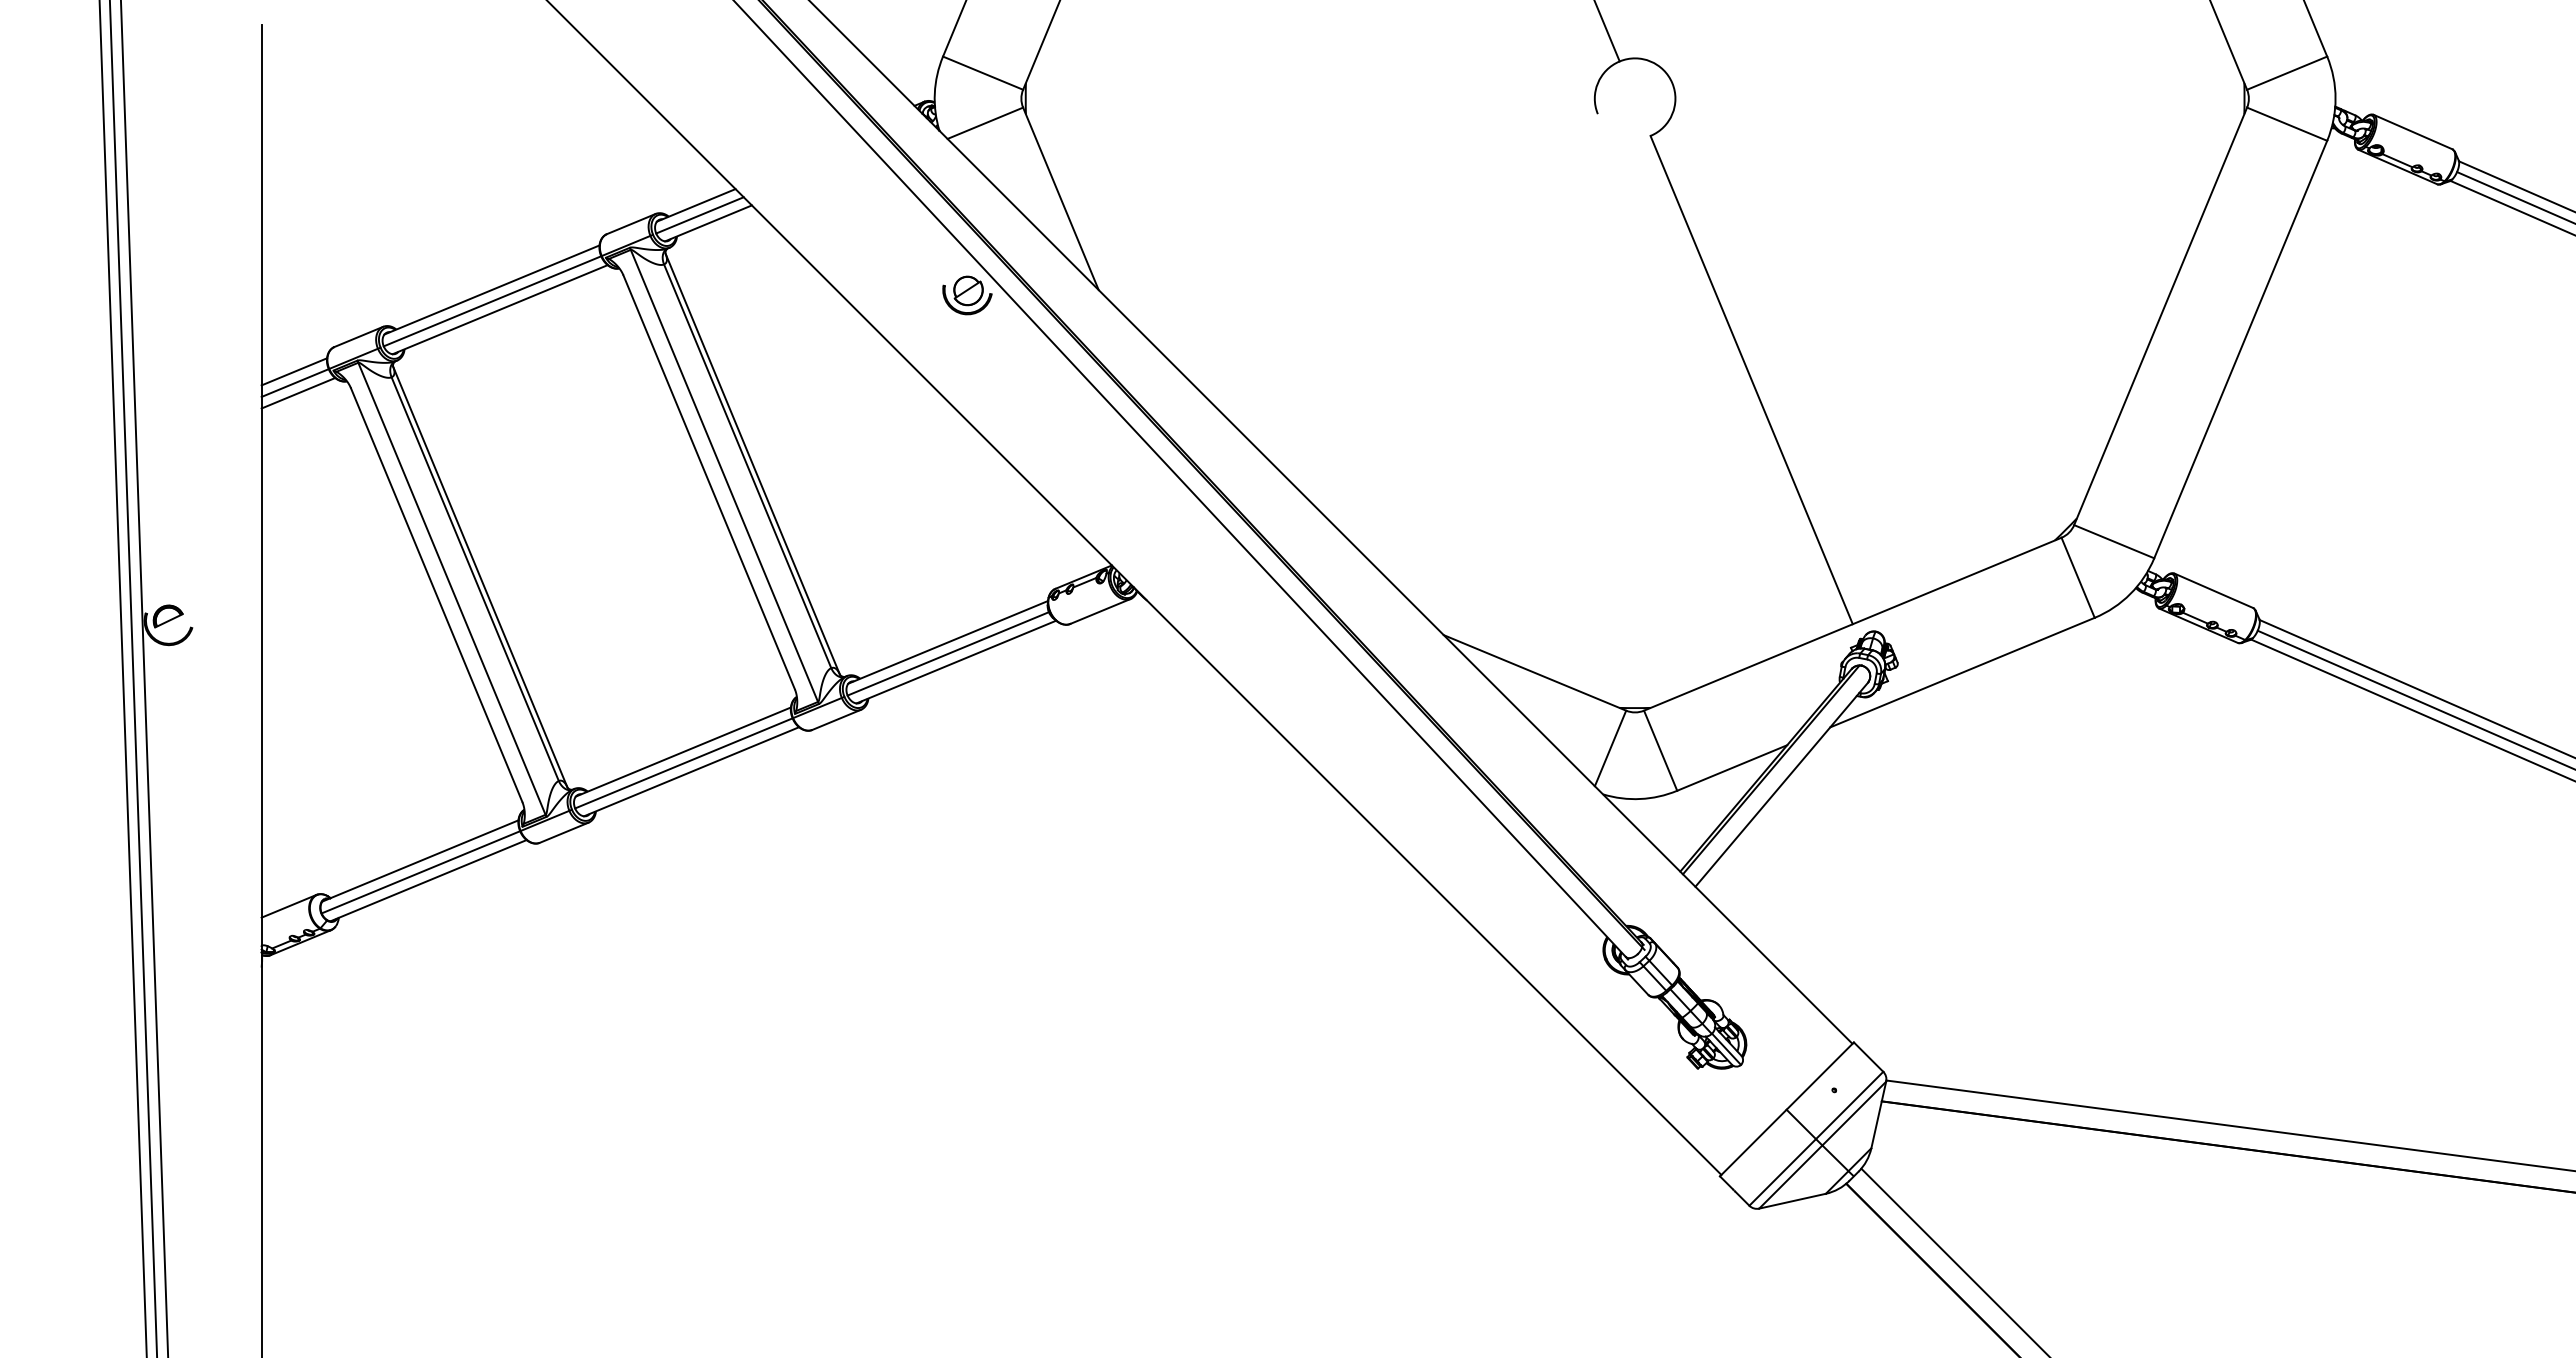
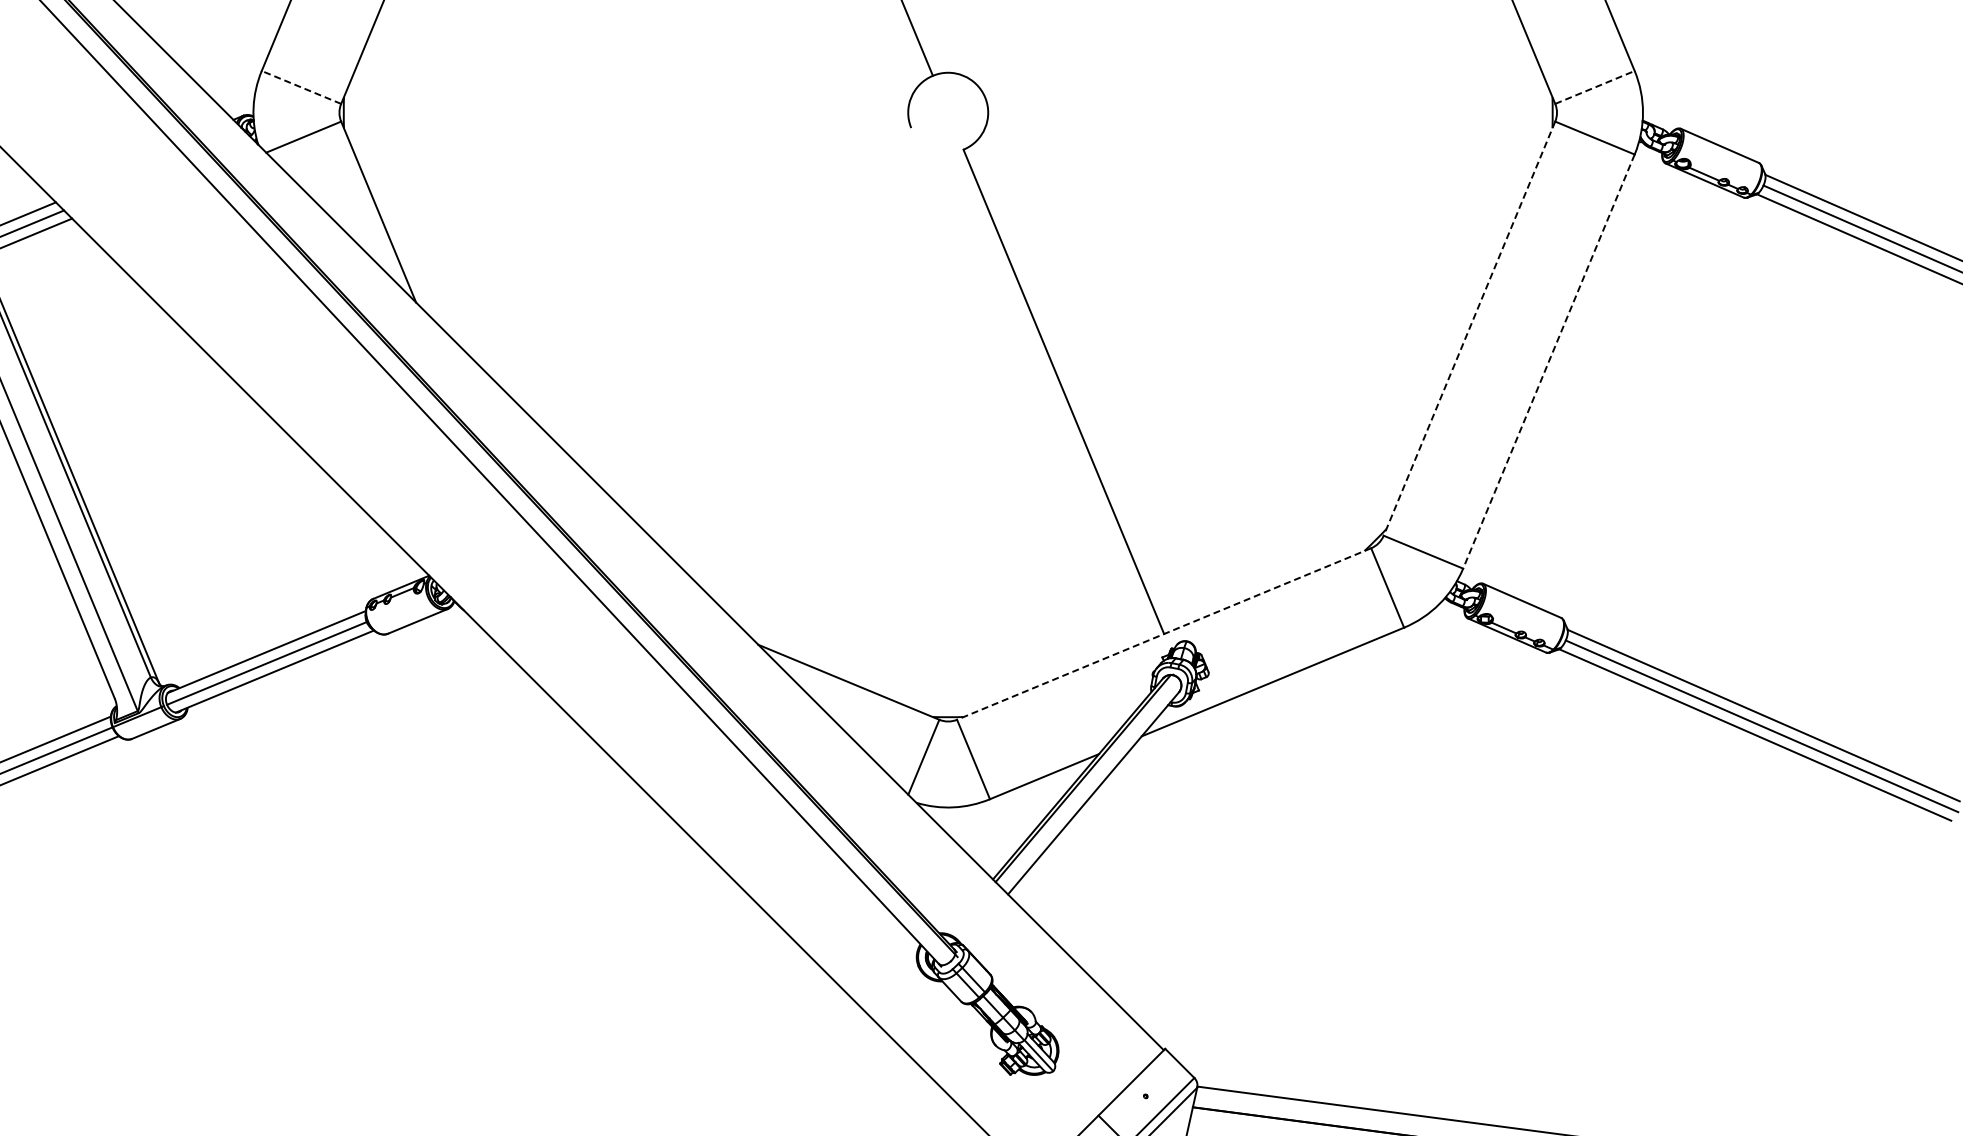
line: (982, 73) -> (300, 87), solid -> dashed
line: (2287, 73) -> (1595, 87), solid -> dashed
part: (967, 295) -> (286, 307), removed
line: (2160, 316) -> (1469, 328), solid -> dashed
line: (2240, 349) -> (1548, 361), solid -> dashed
line: (1852, 624) -> (1163, 634), solid -> dashed

